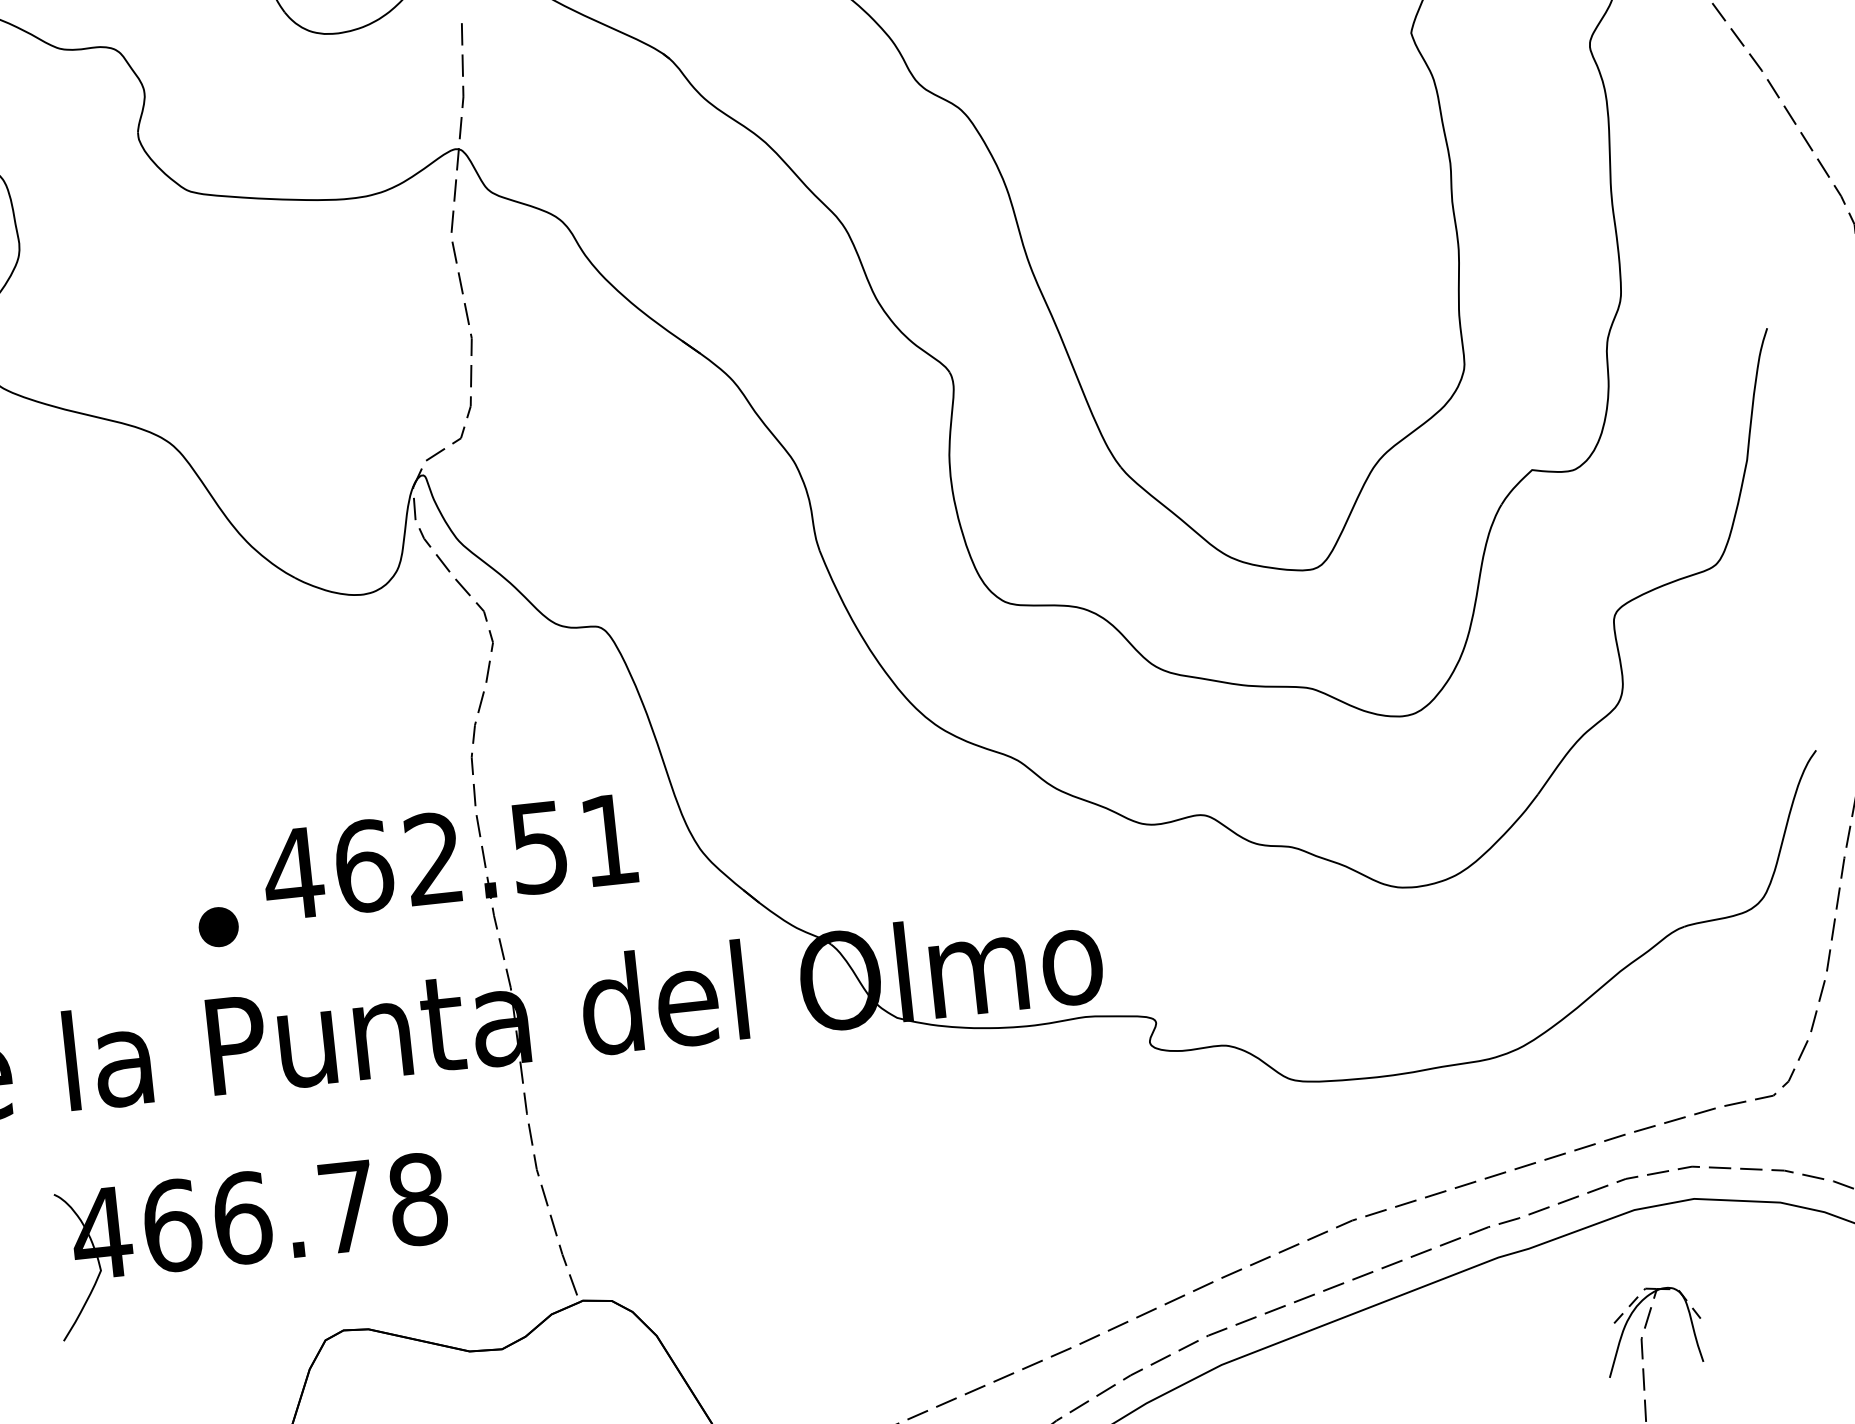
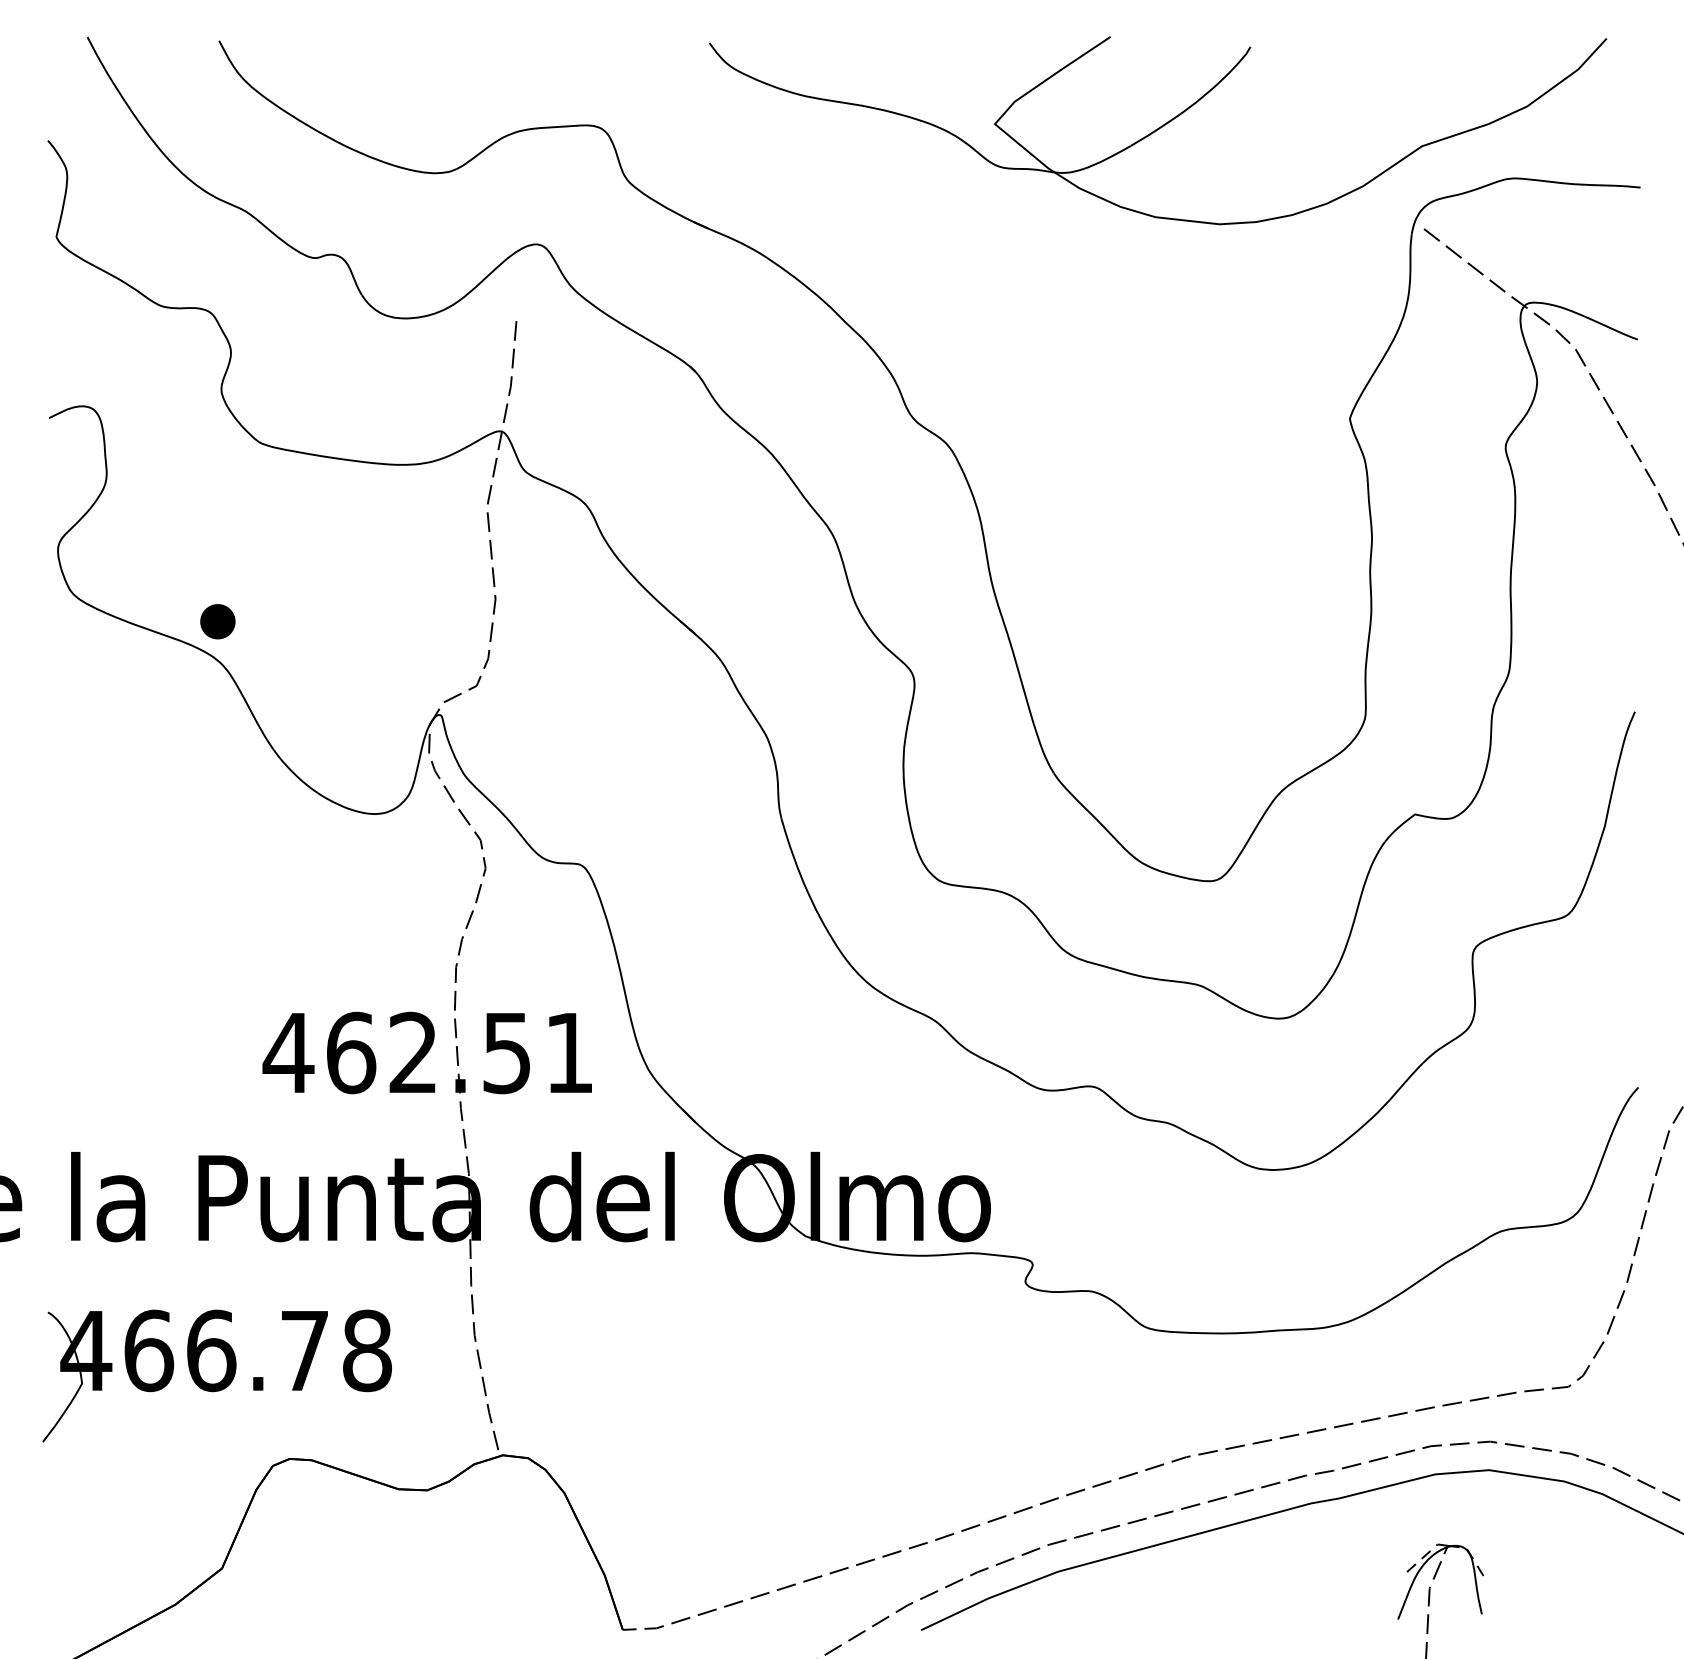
part: (218, 926) -> (217, 621), moved

